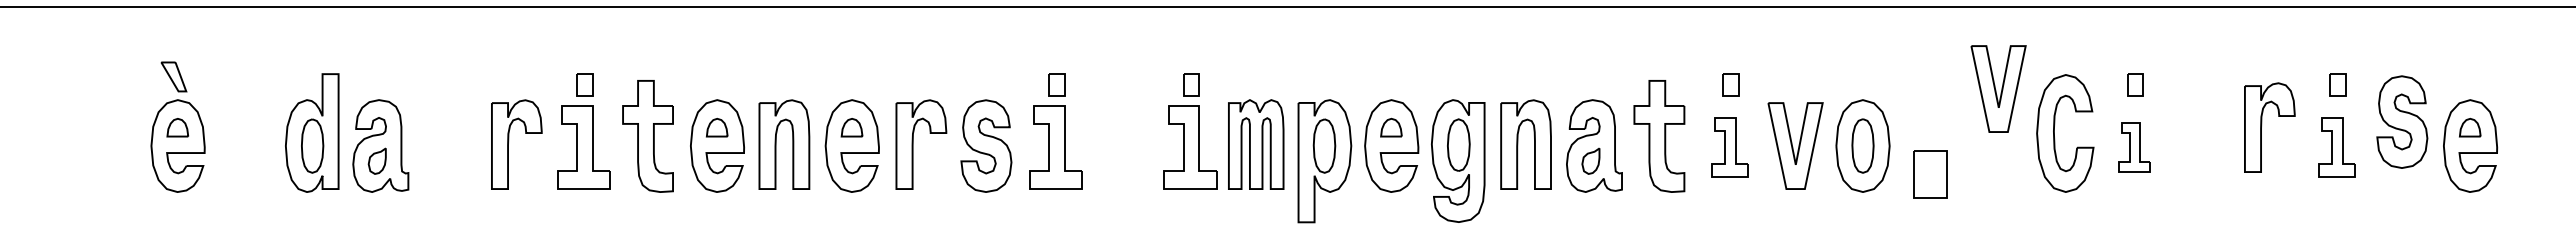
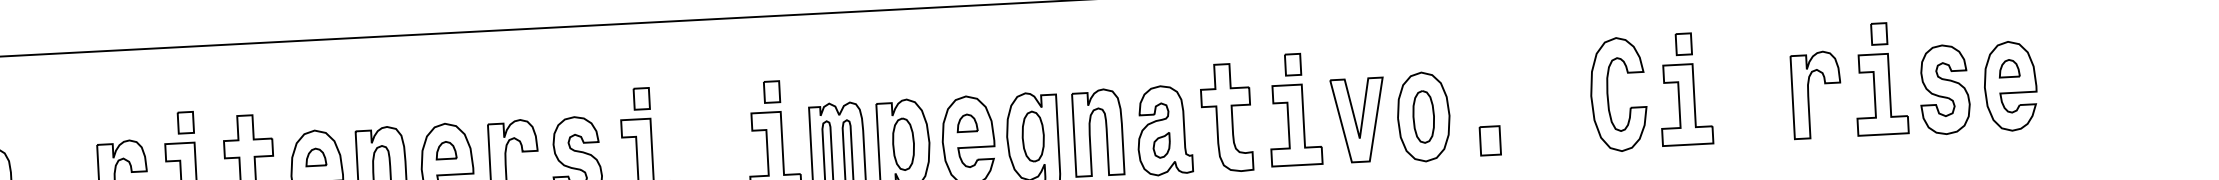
part: (1998, 88) -> (1551, 54), removed
part: (2402, 121) -> (1944, 89), moved
part: (2262, 125) -> (1809, 93), moved
part: (1729, 147) -> (1294, 125), size x1.43
part: (2134, 147) -> (1686, 104), size x1.67
part: (2336, 147) -> (1881, 94), size x1.43
part: (1930, 174) -> (1490, 141), size x0.62

